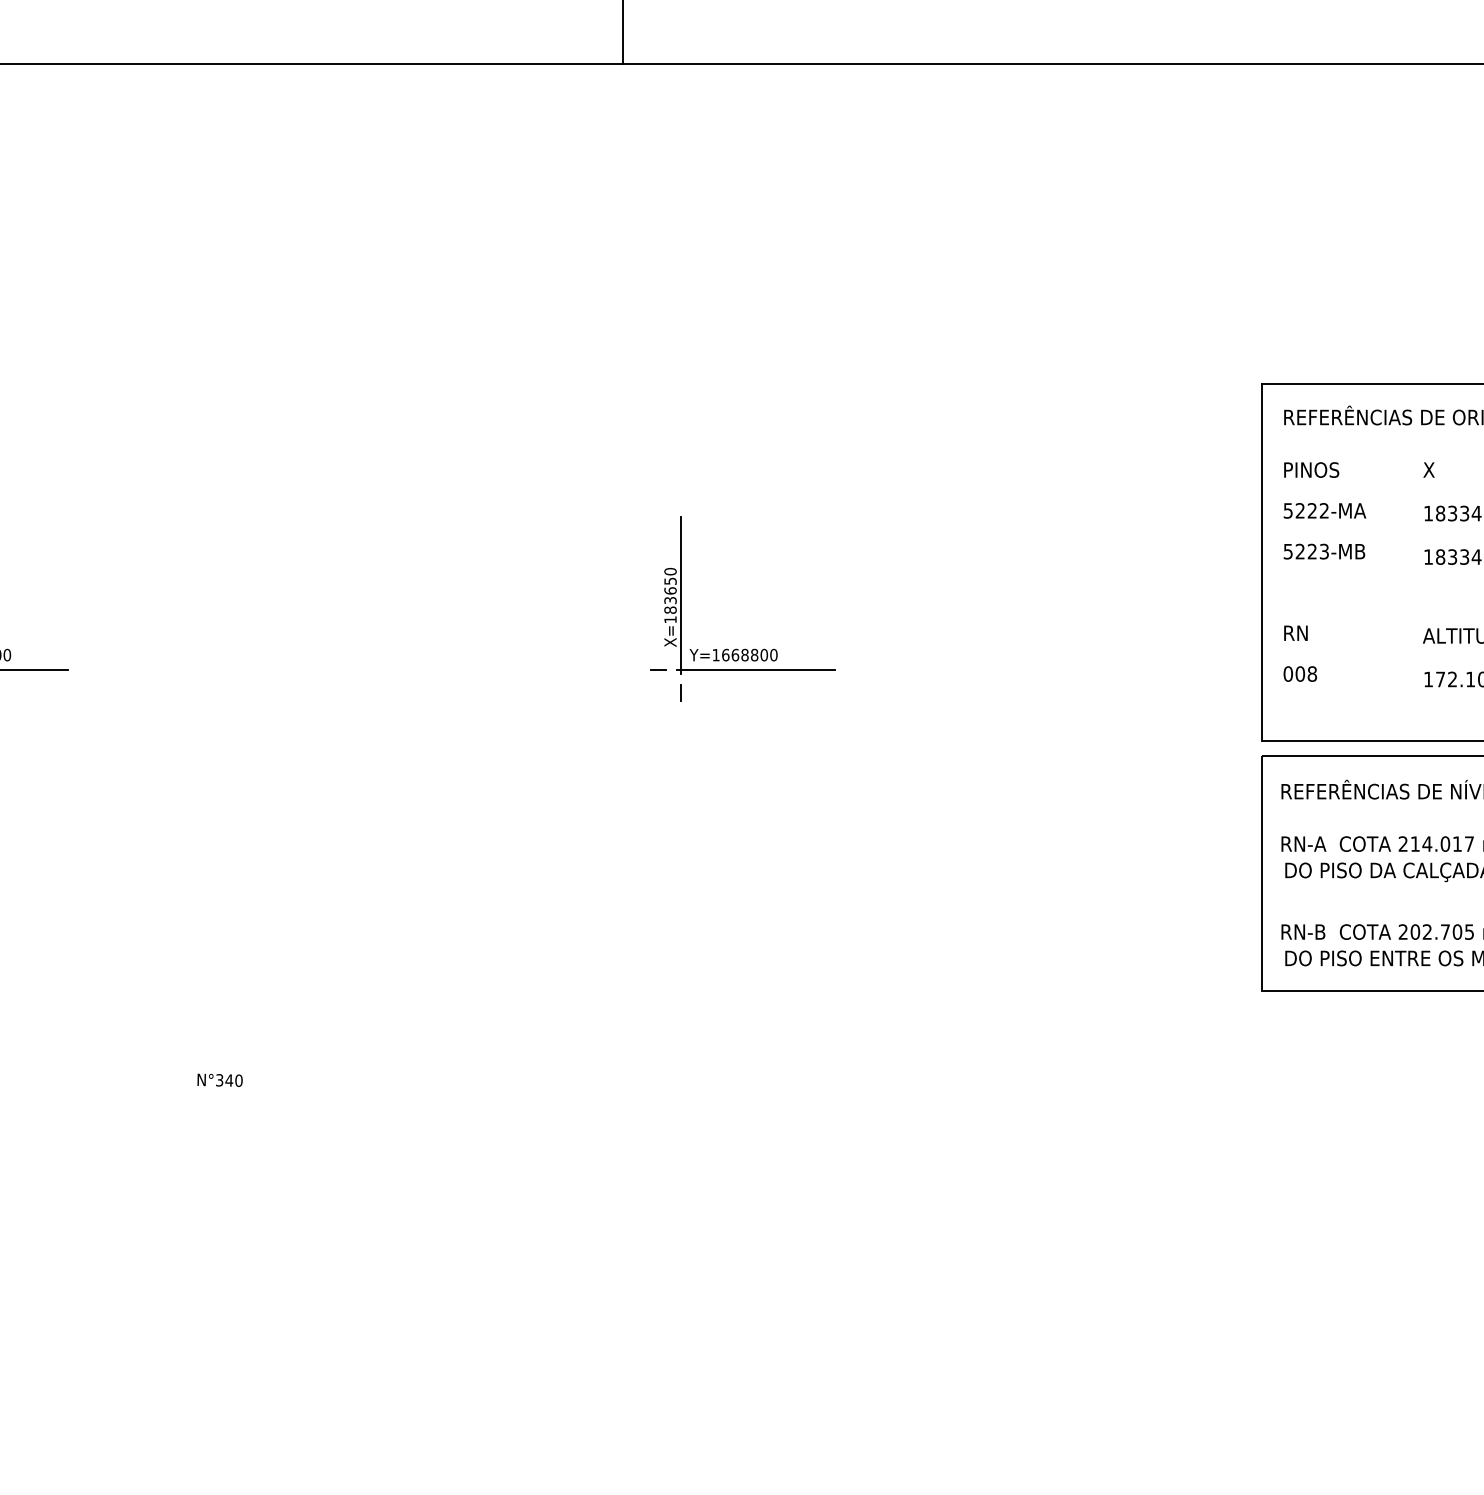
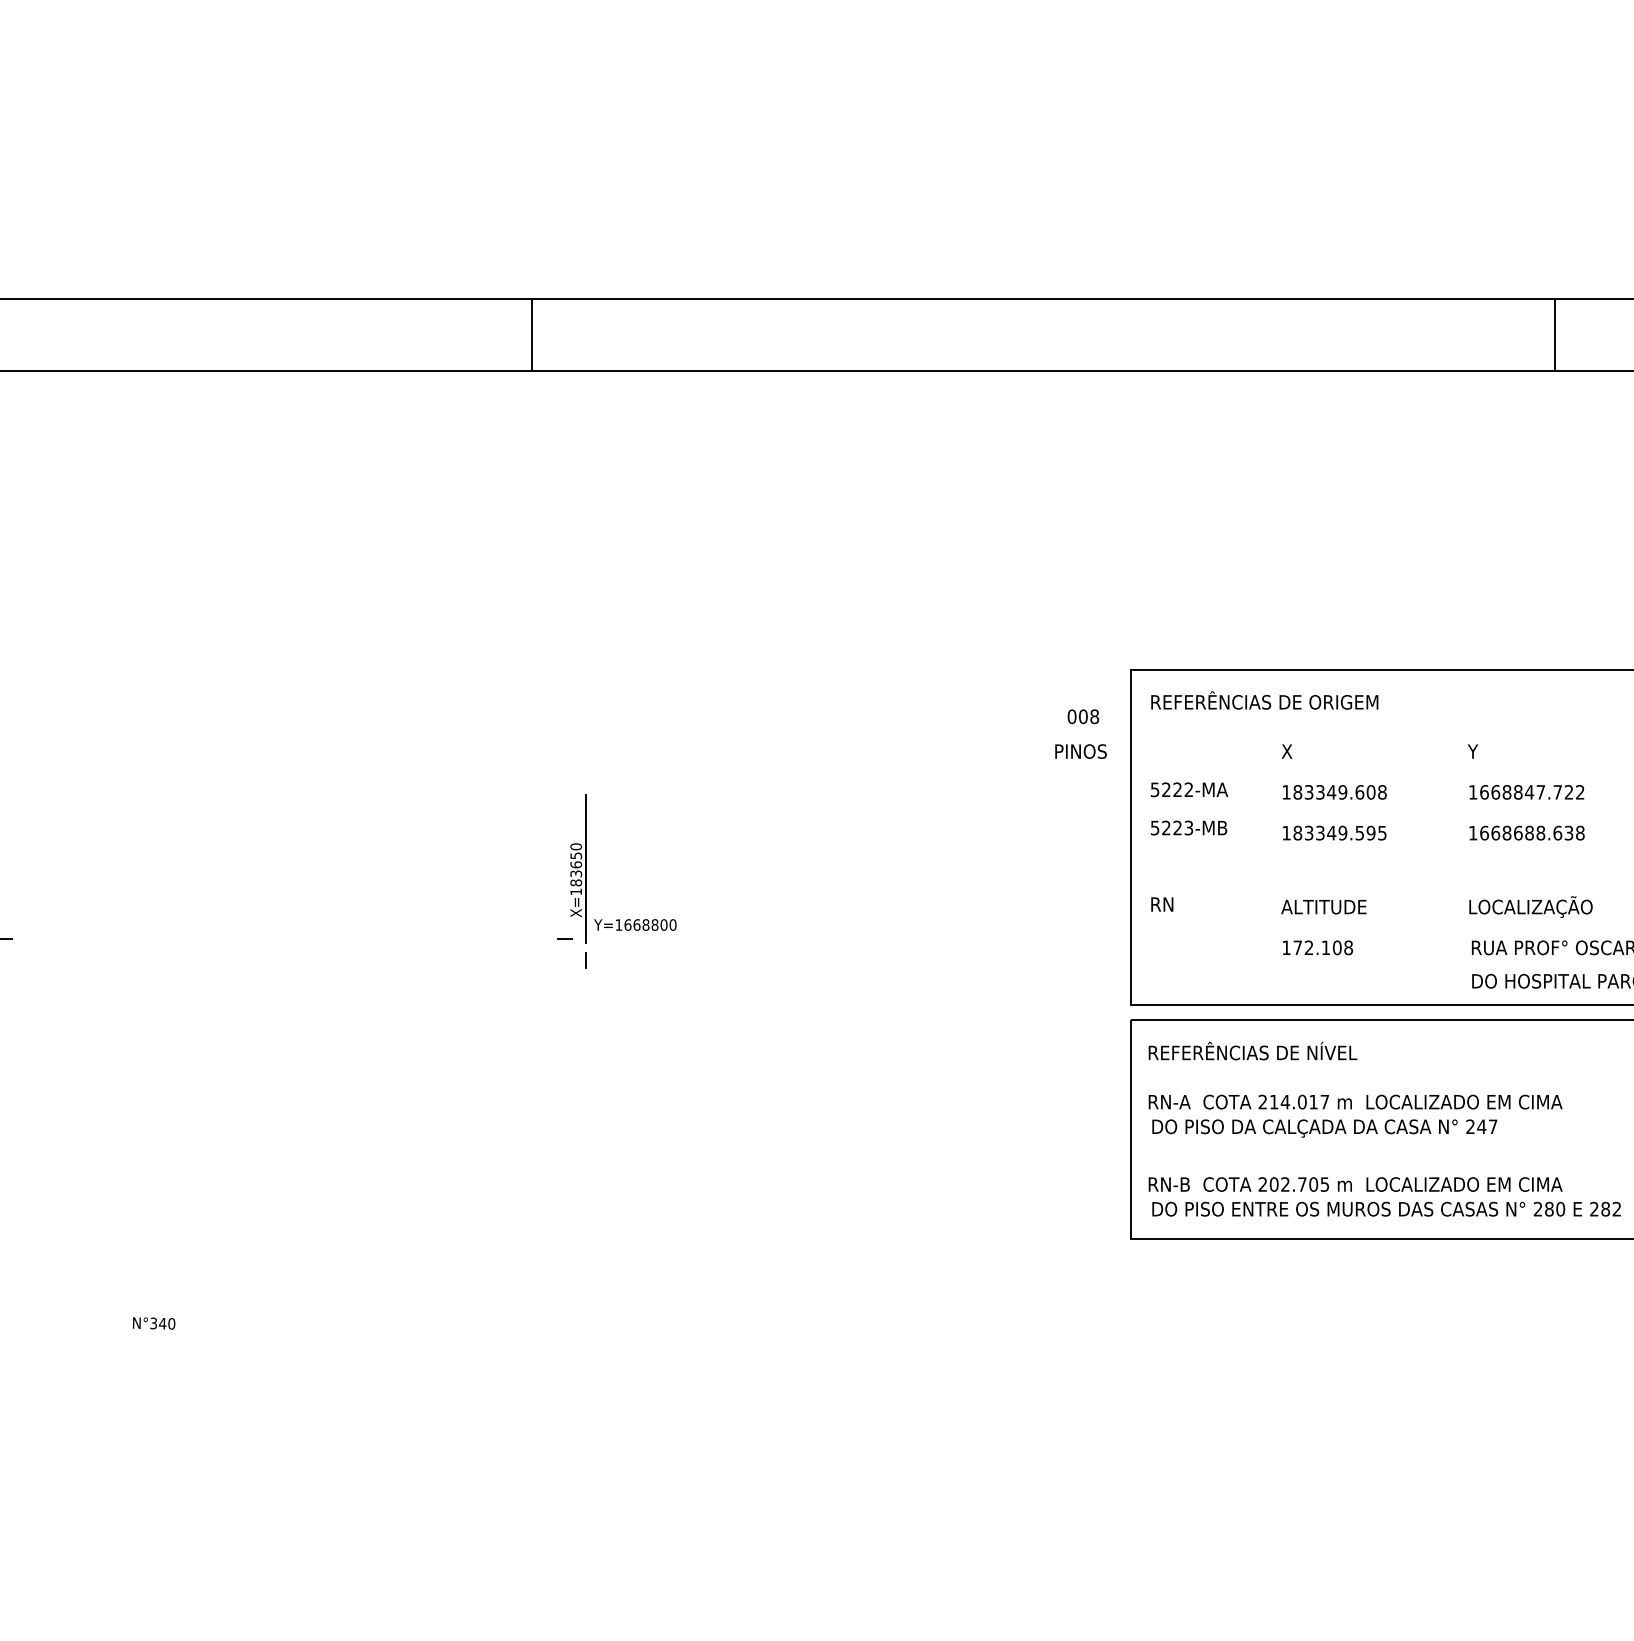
text: (1311, 469) -> (1080, 751), moved
line: (756, 669) -> (656, 938), removed
text: (1299, 673) -> (1082, 716), moved

